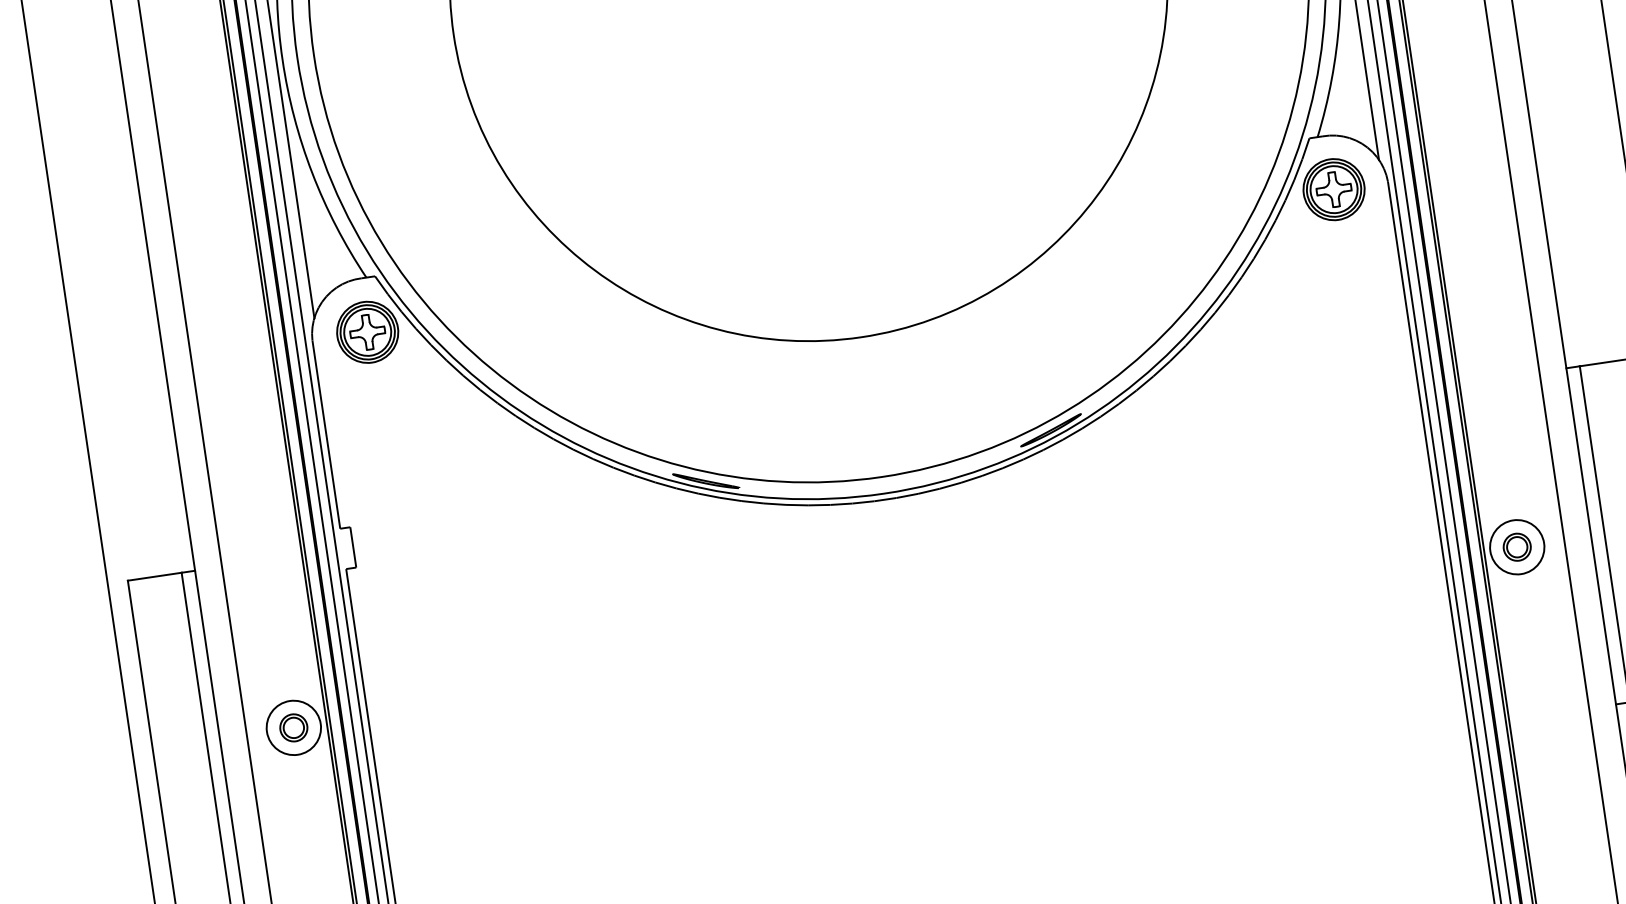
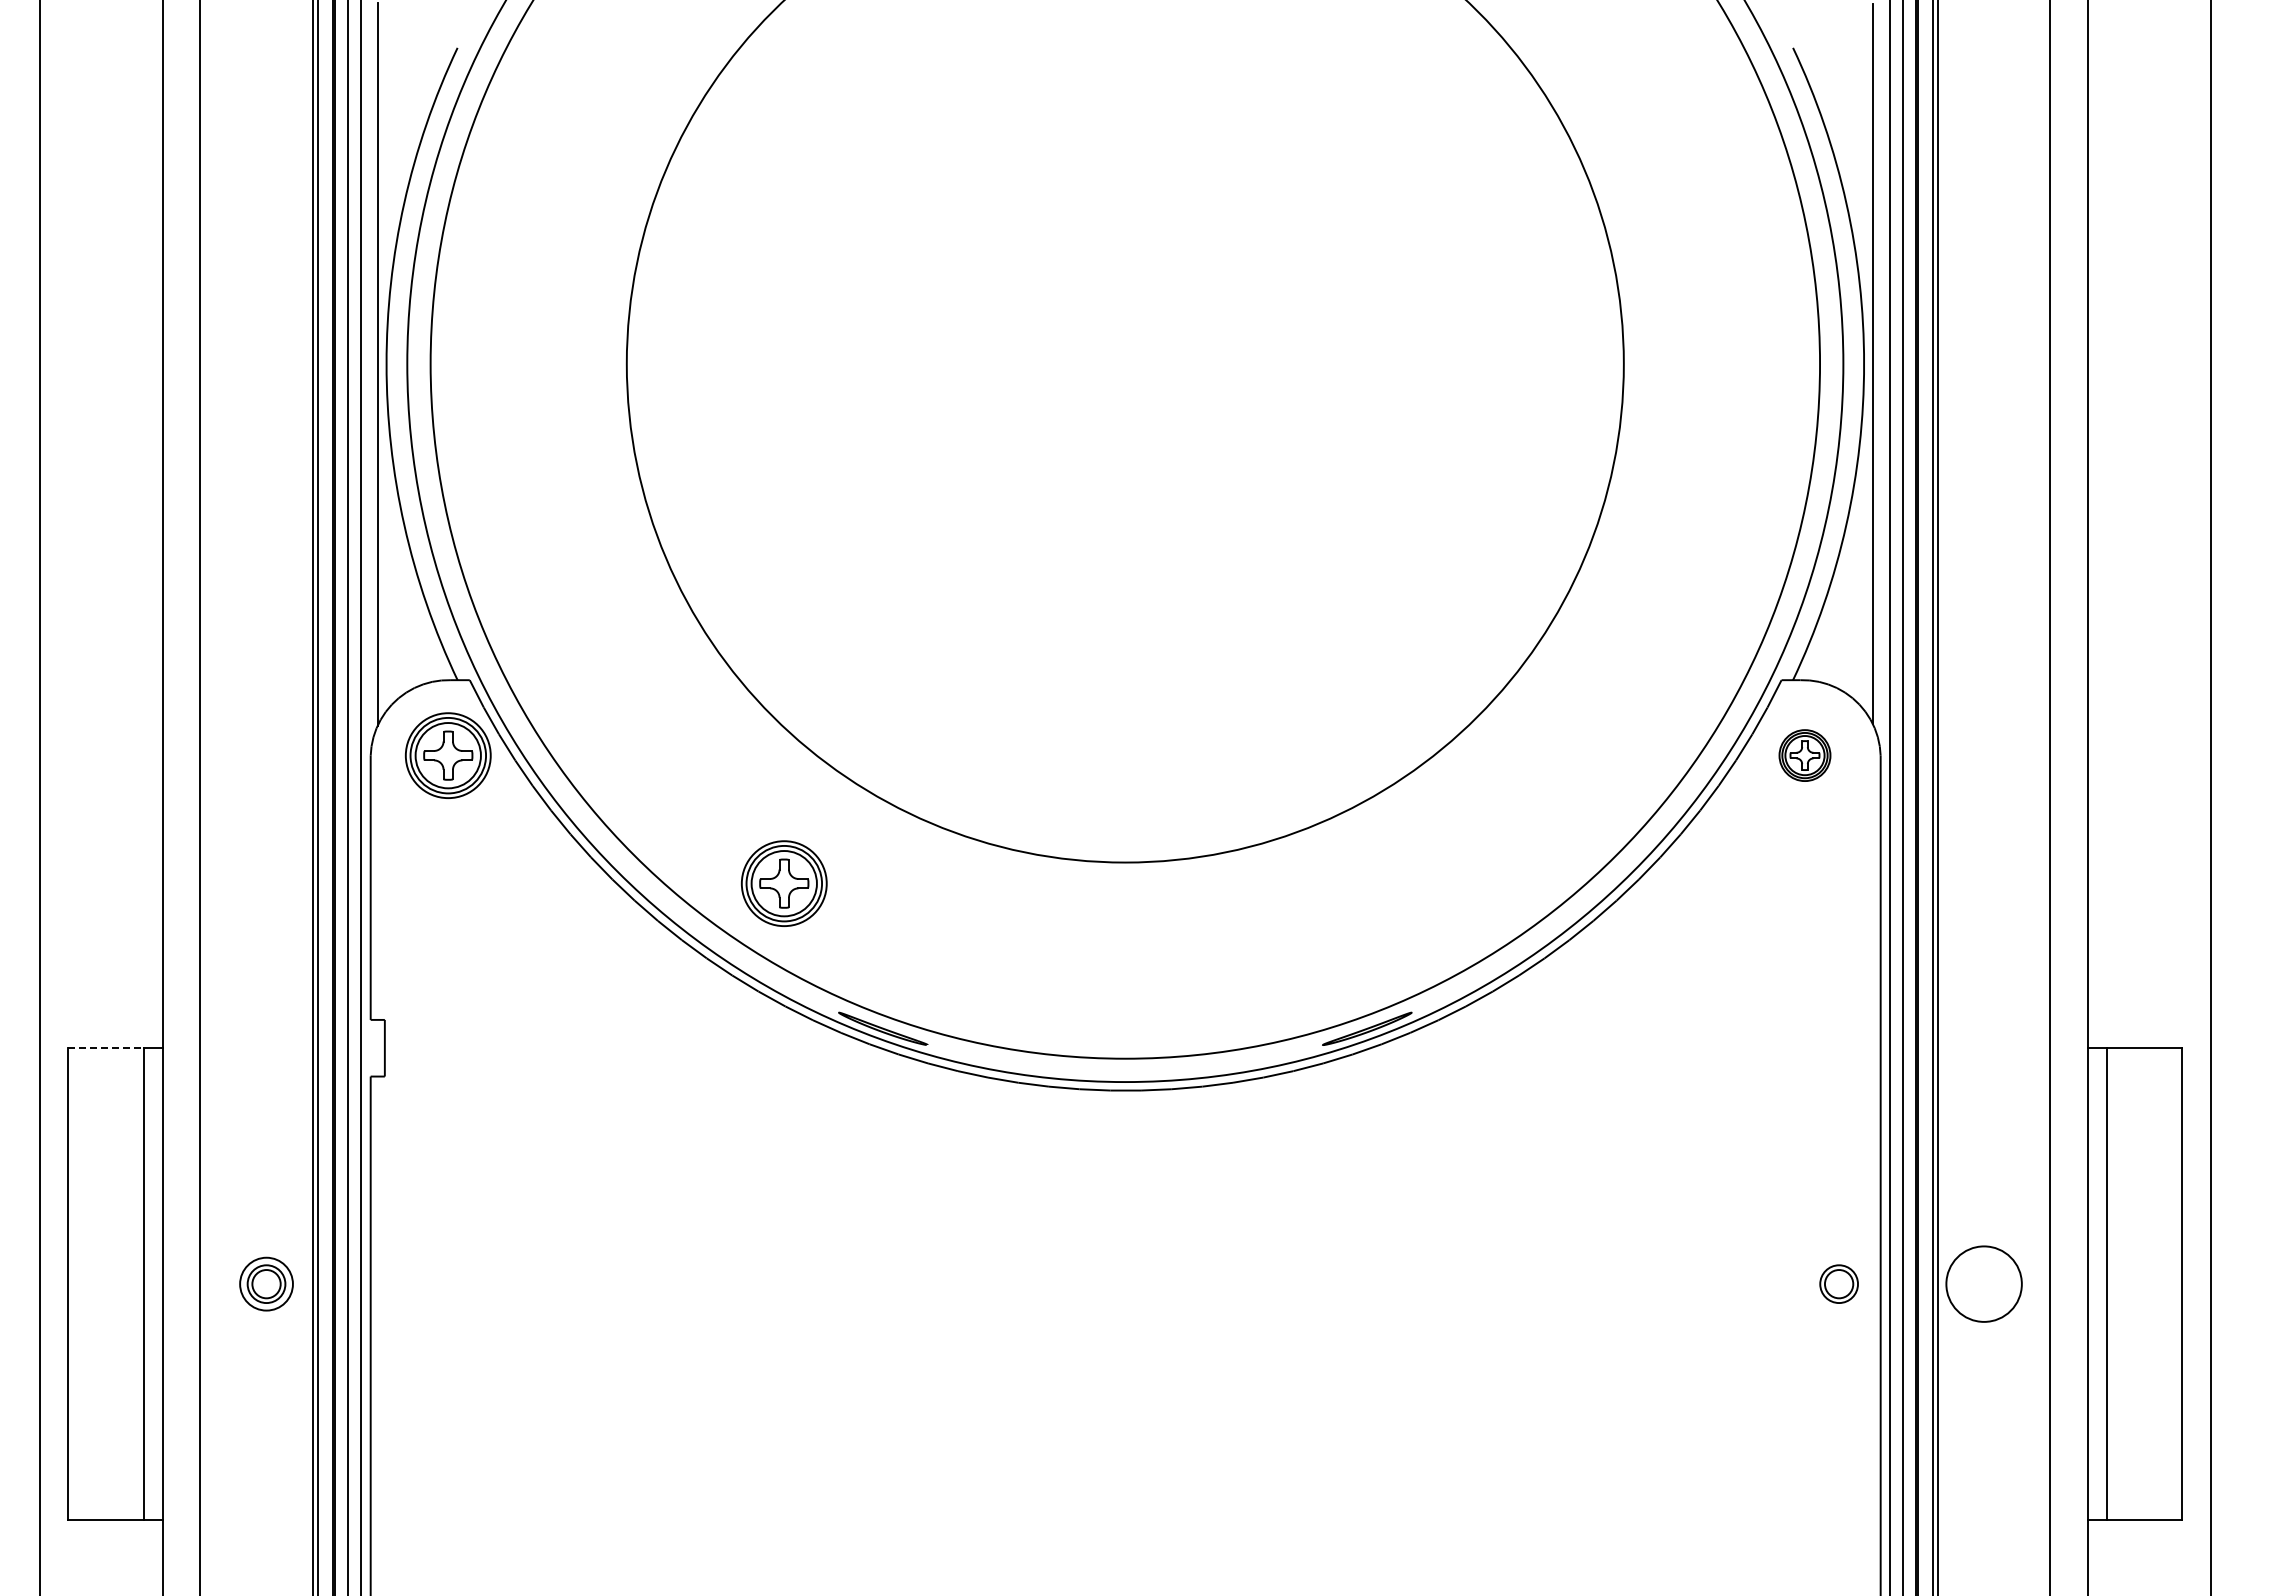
part: (1333, 189) -> (1804, 755), size x0.6
part: (619, 388) -> (783, 883), added
part: (1516, 546) -> (1838, 1283), moved
line: (155, 576) -> (106, 1048), solid -> dashed
circle: (293, 727) -> (266, 1283), size x0.7

